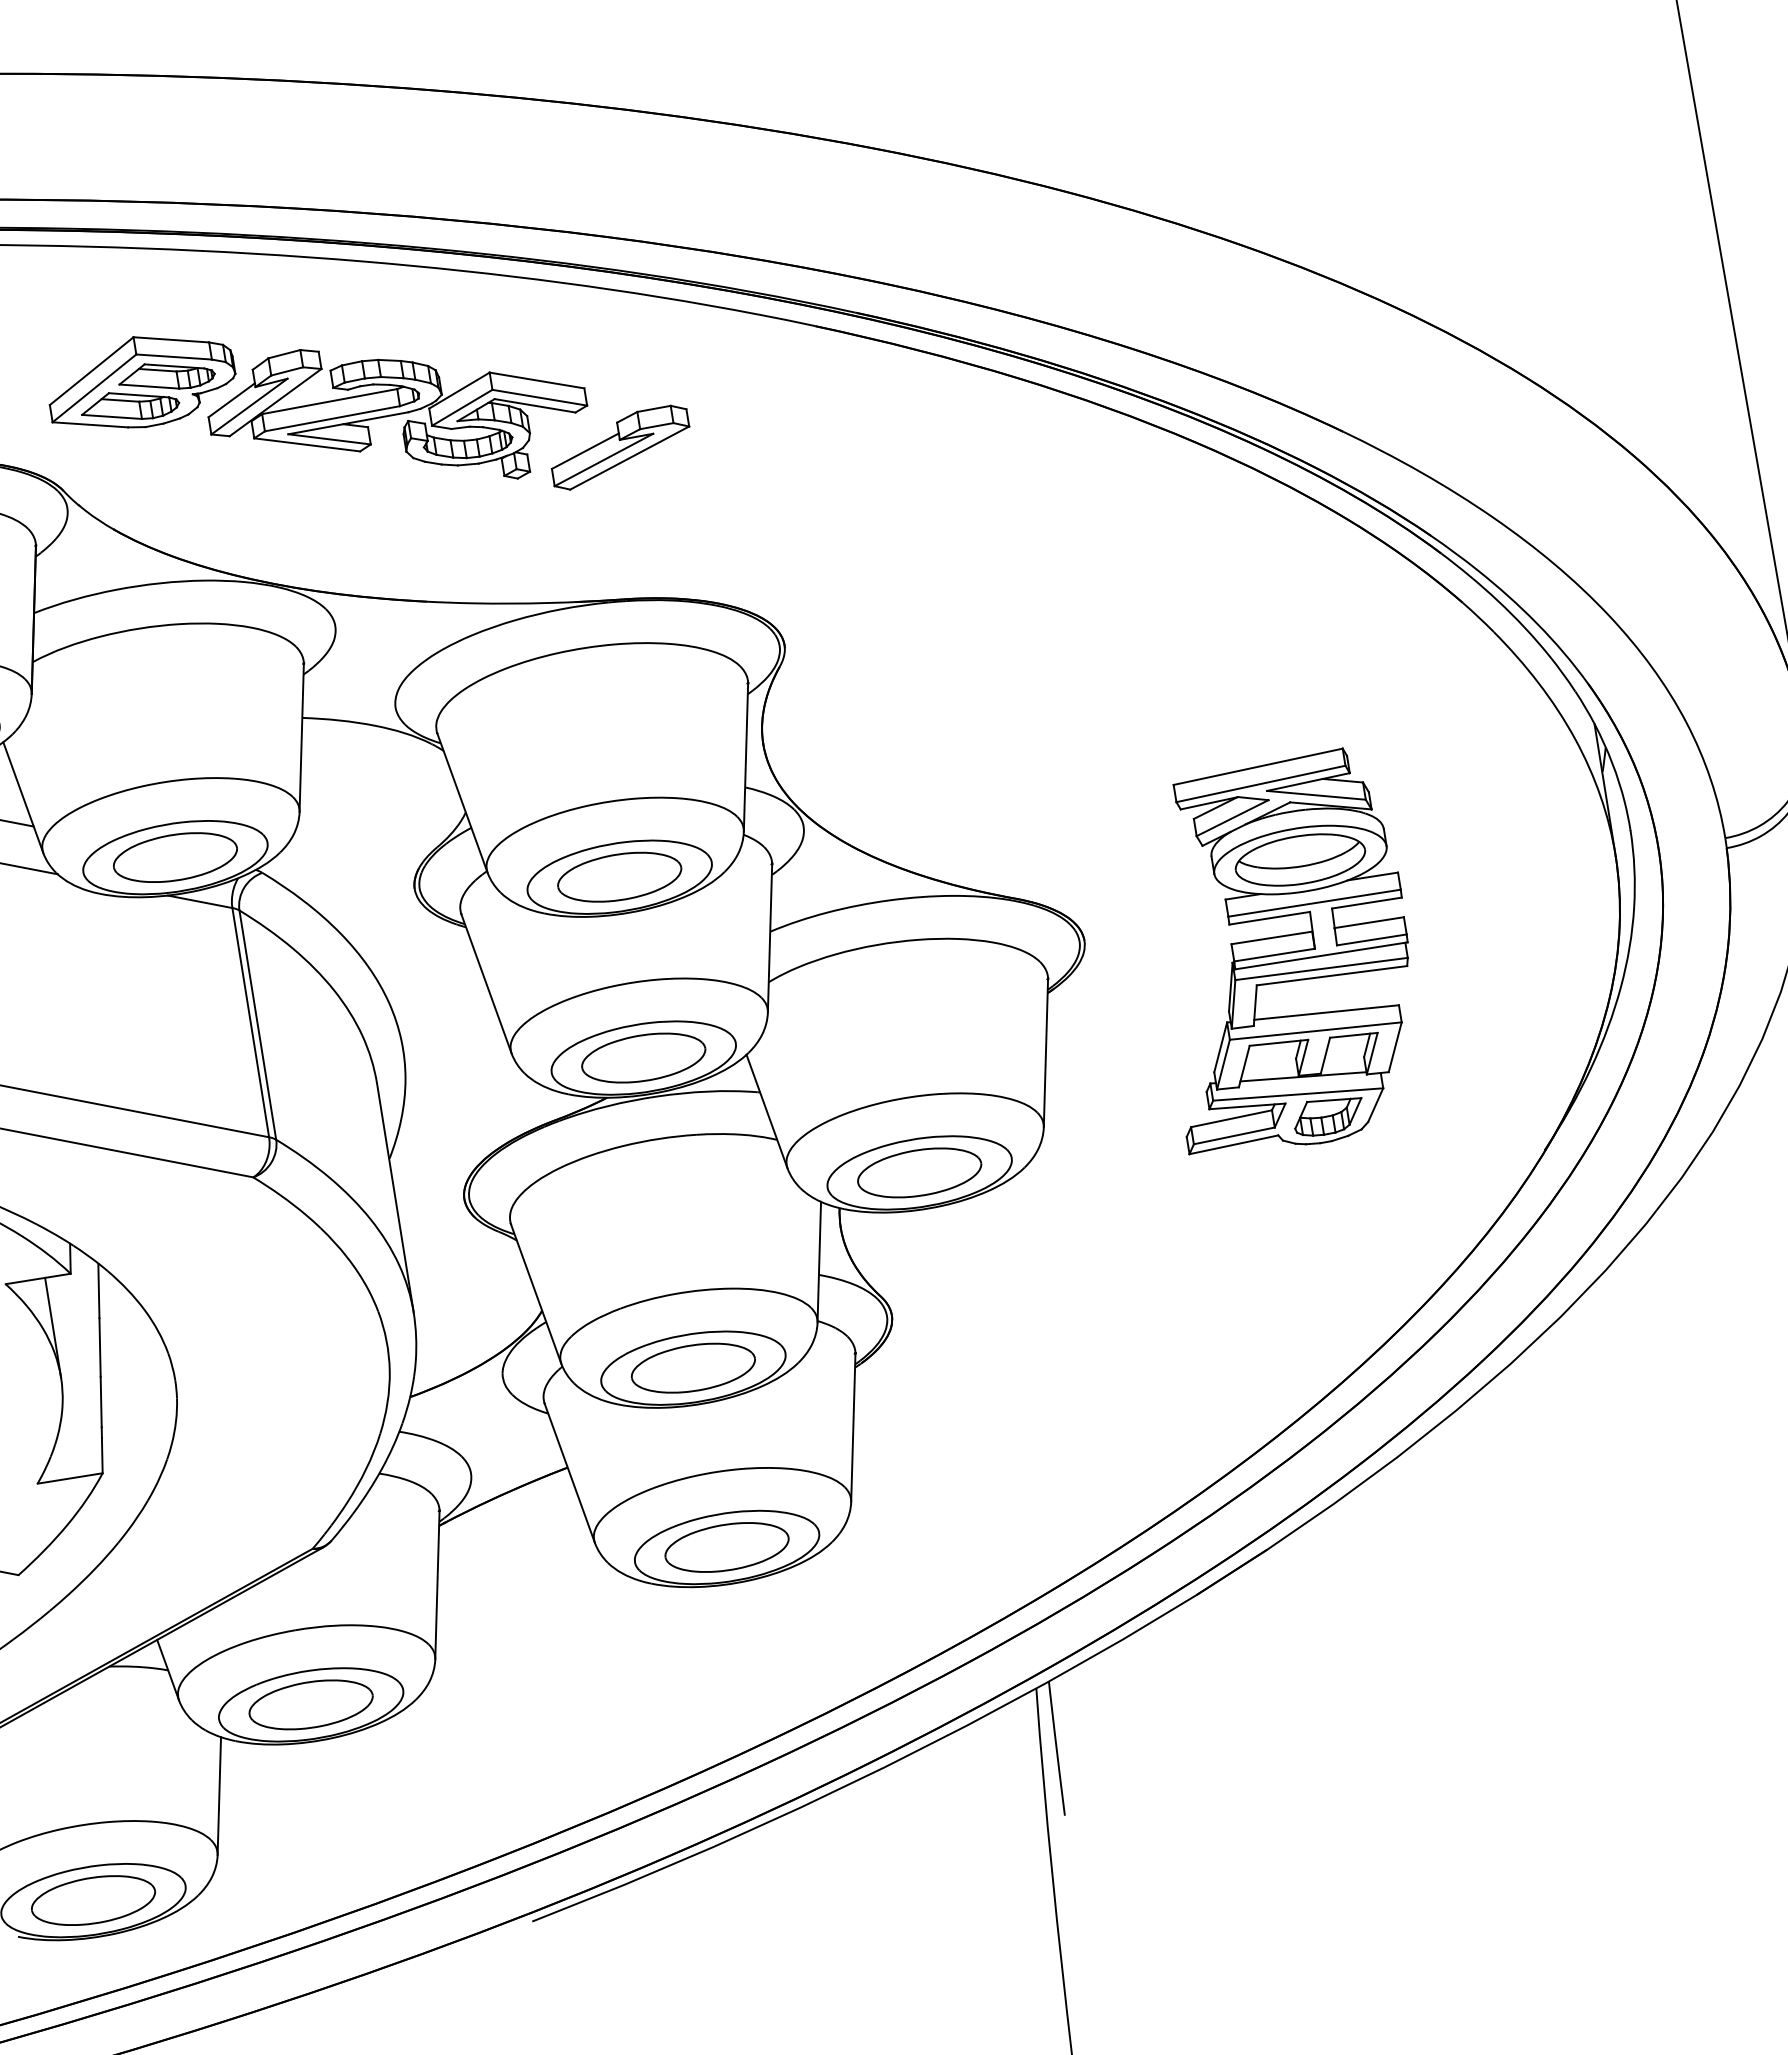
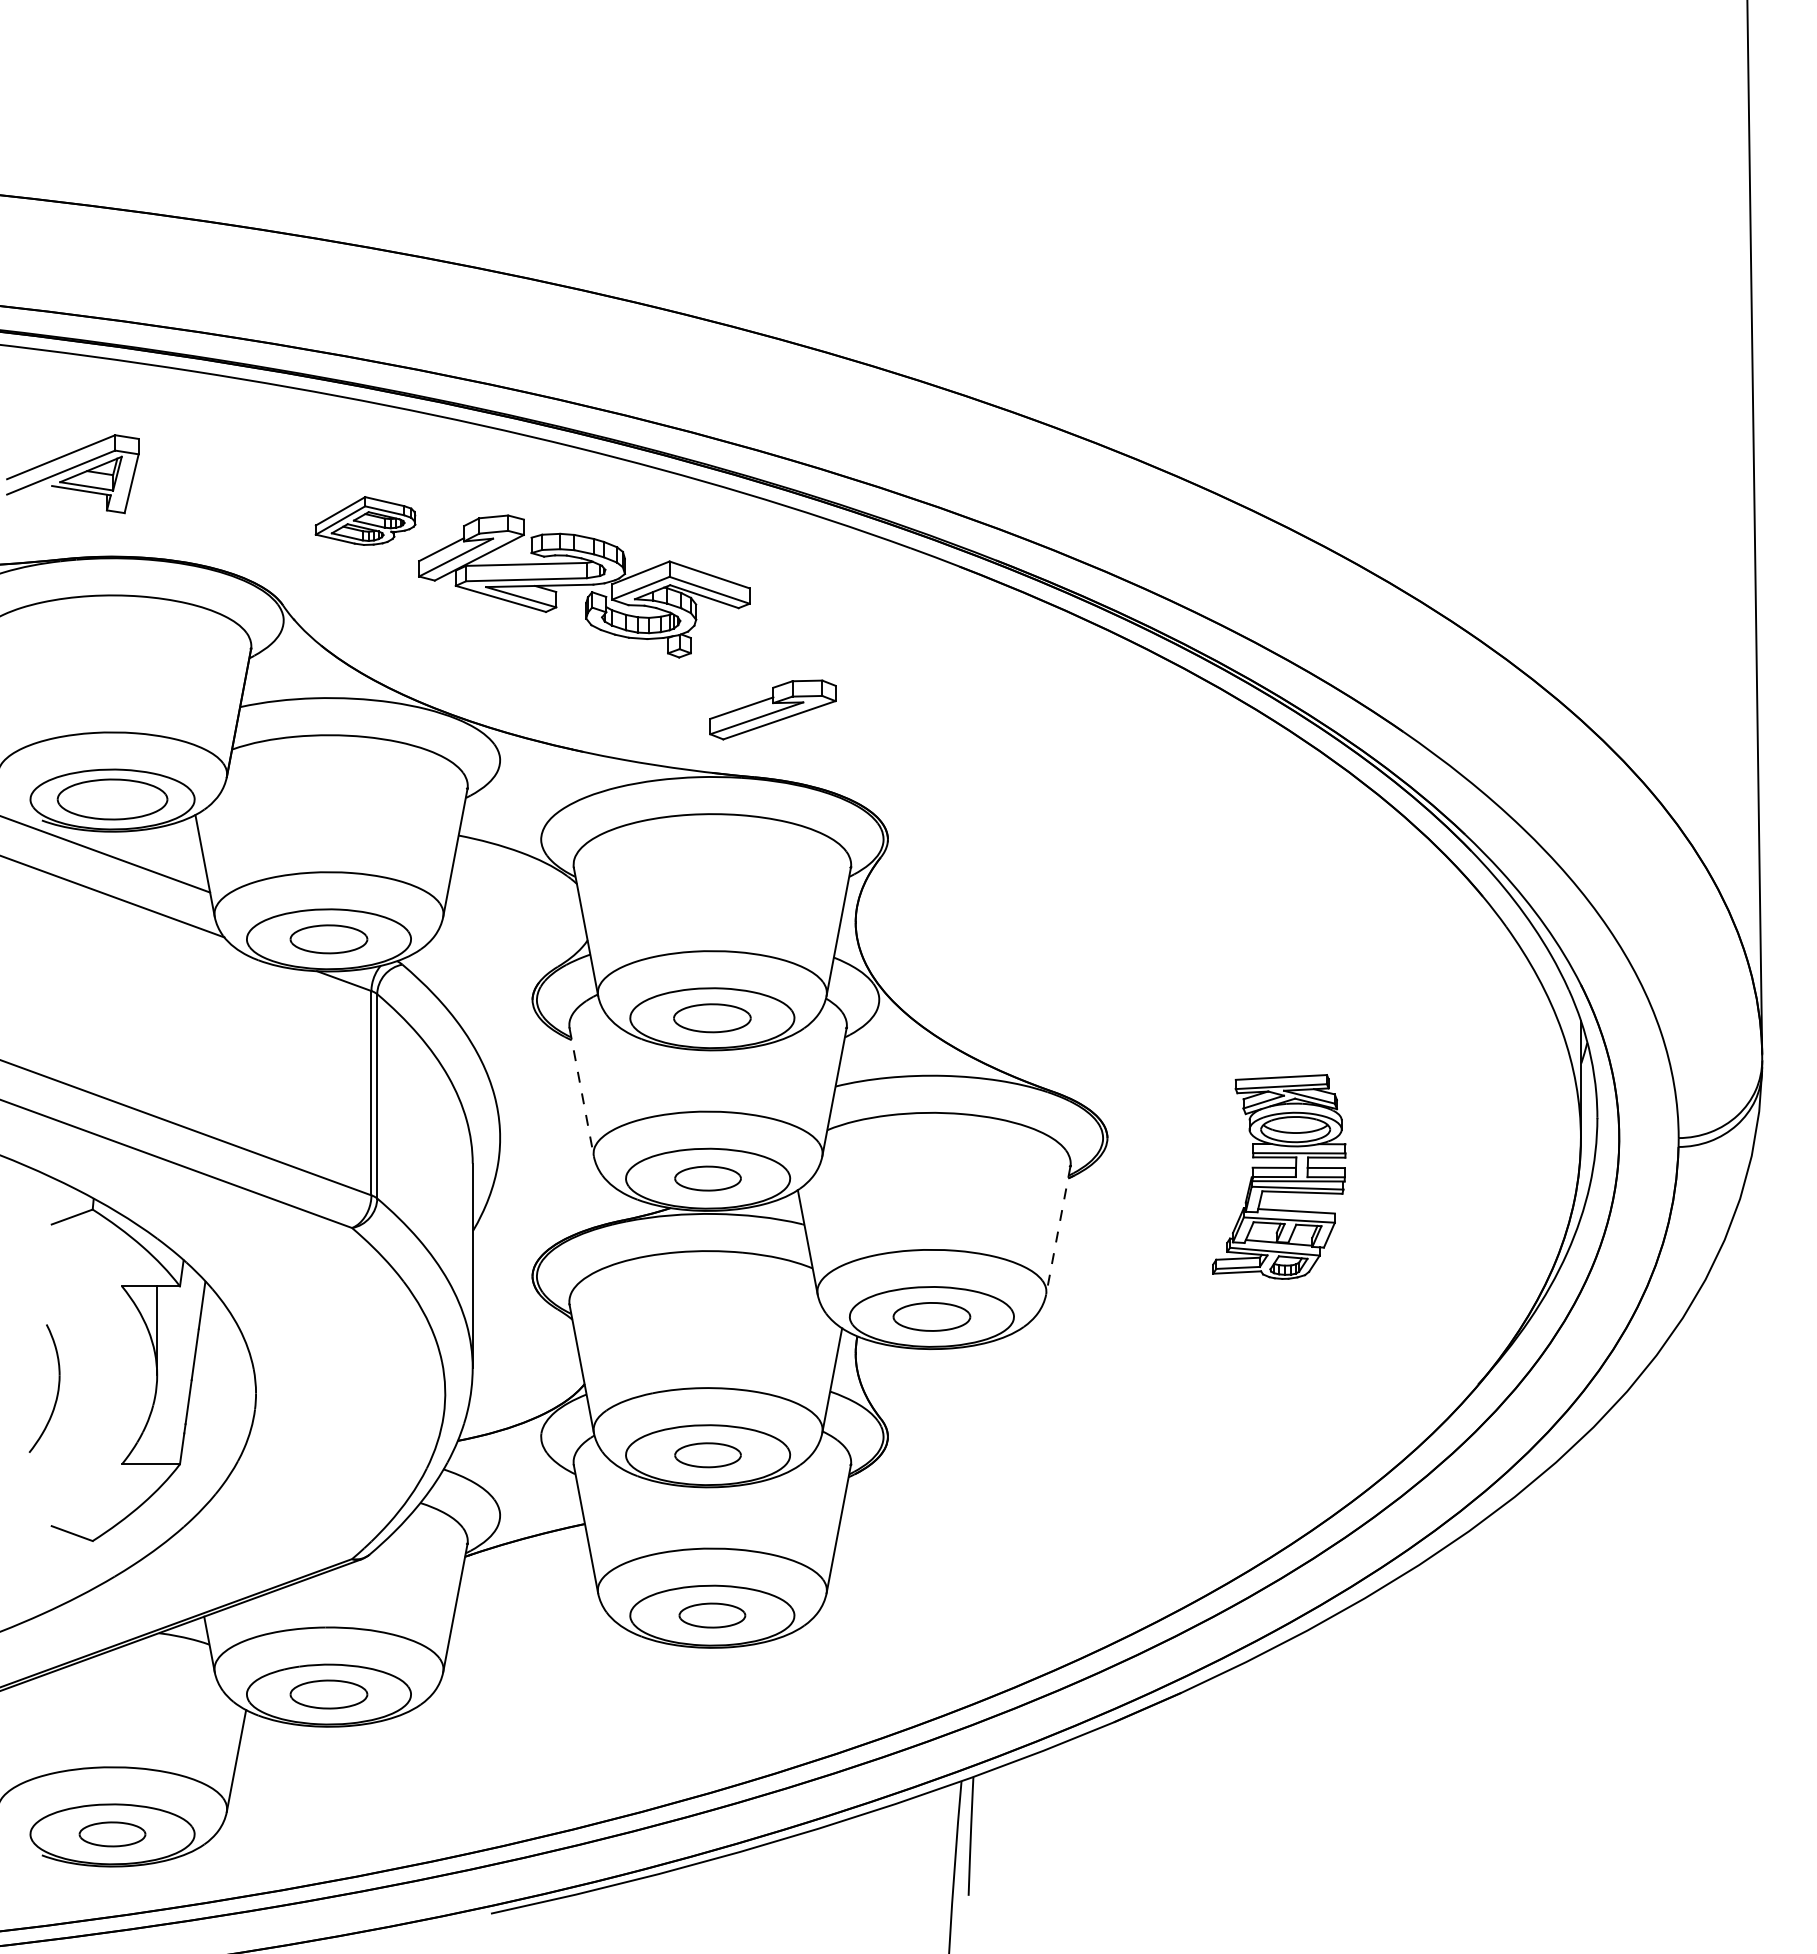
part: (141, 381) -> (365, 520), size x0.6
part: (620, 447) -> (772, 709), moved
part: (174, 857) -> (328, 939), size x0.7
part: (619, 877) -> (712, 1018), size x0.7
part: (1284, 952) -> (1279, 1176), size x0.6
line: (486, 984) -> (581, 1092), solid -> dashed
line: (1046, 1053) -> (1058, 1230), solid -> dashed
part: (643, 1057) -> (707, 1178), size x0.6
part: (919, 1172) -> (931, 1316), size x0.7
part: (692, 1368) -> (707, 1455), size x0.6
part: (727, 1547) -> (712, 1615), size x0.6
part: (310, 1704) -> (328, 1694), size x0.7
part: (93, 1900) -> (112, 1834), size x0.6

